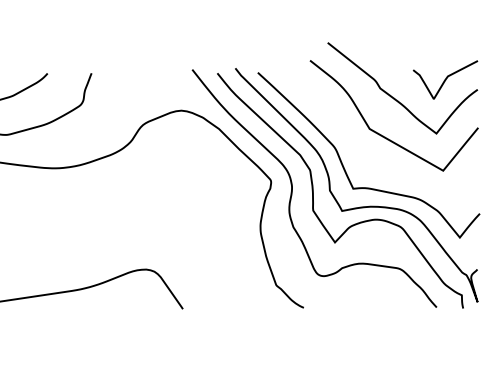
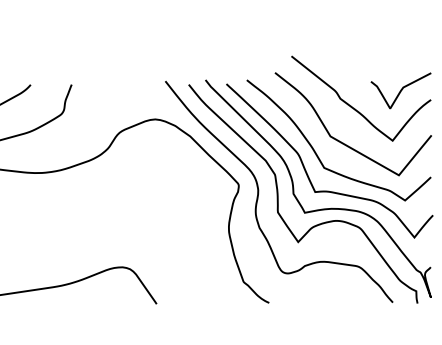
curve: (356, 149) -> (318, 155), added

